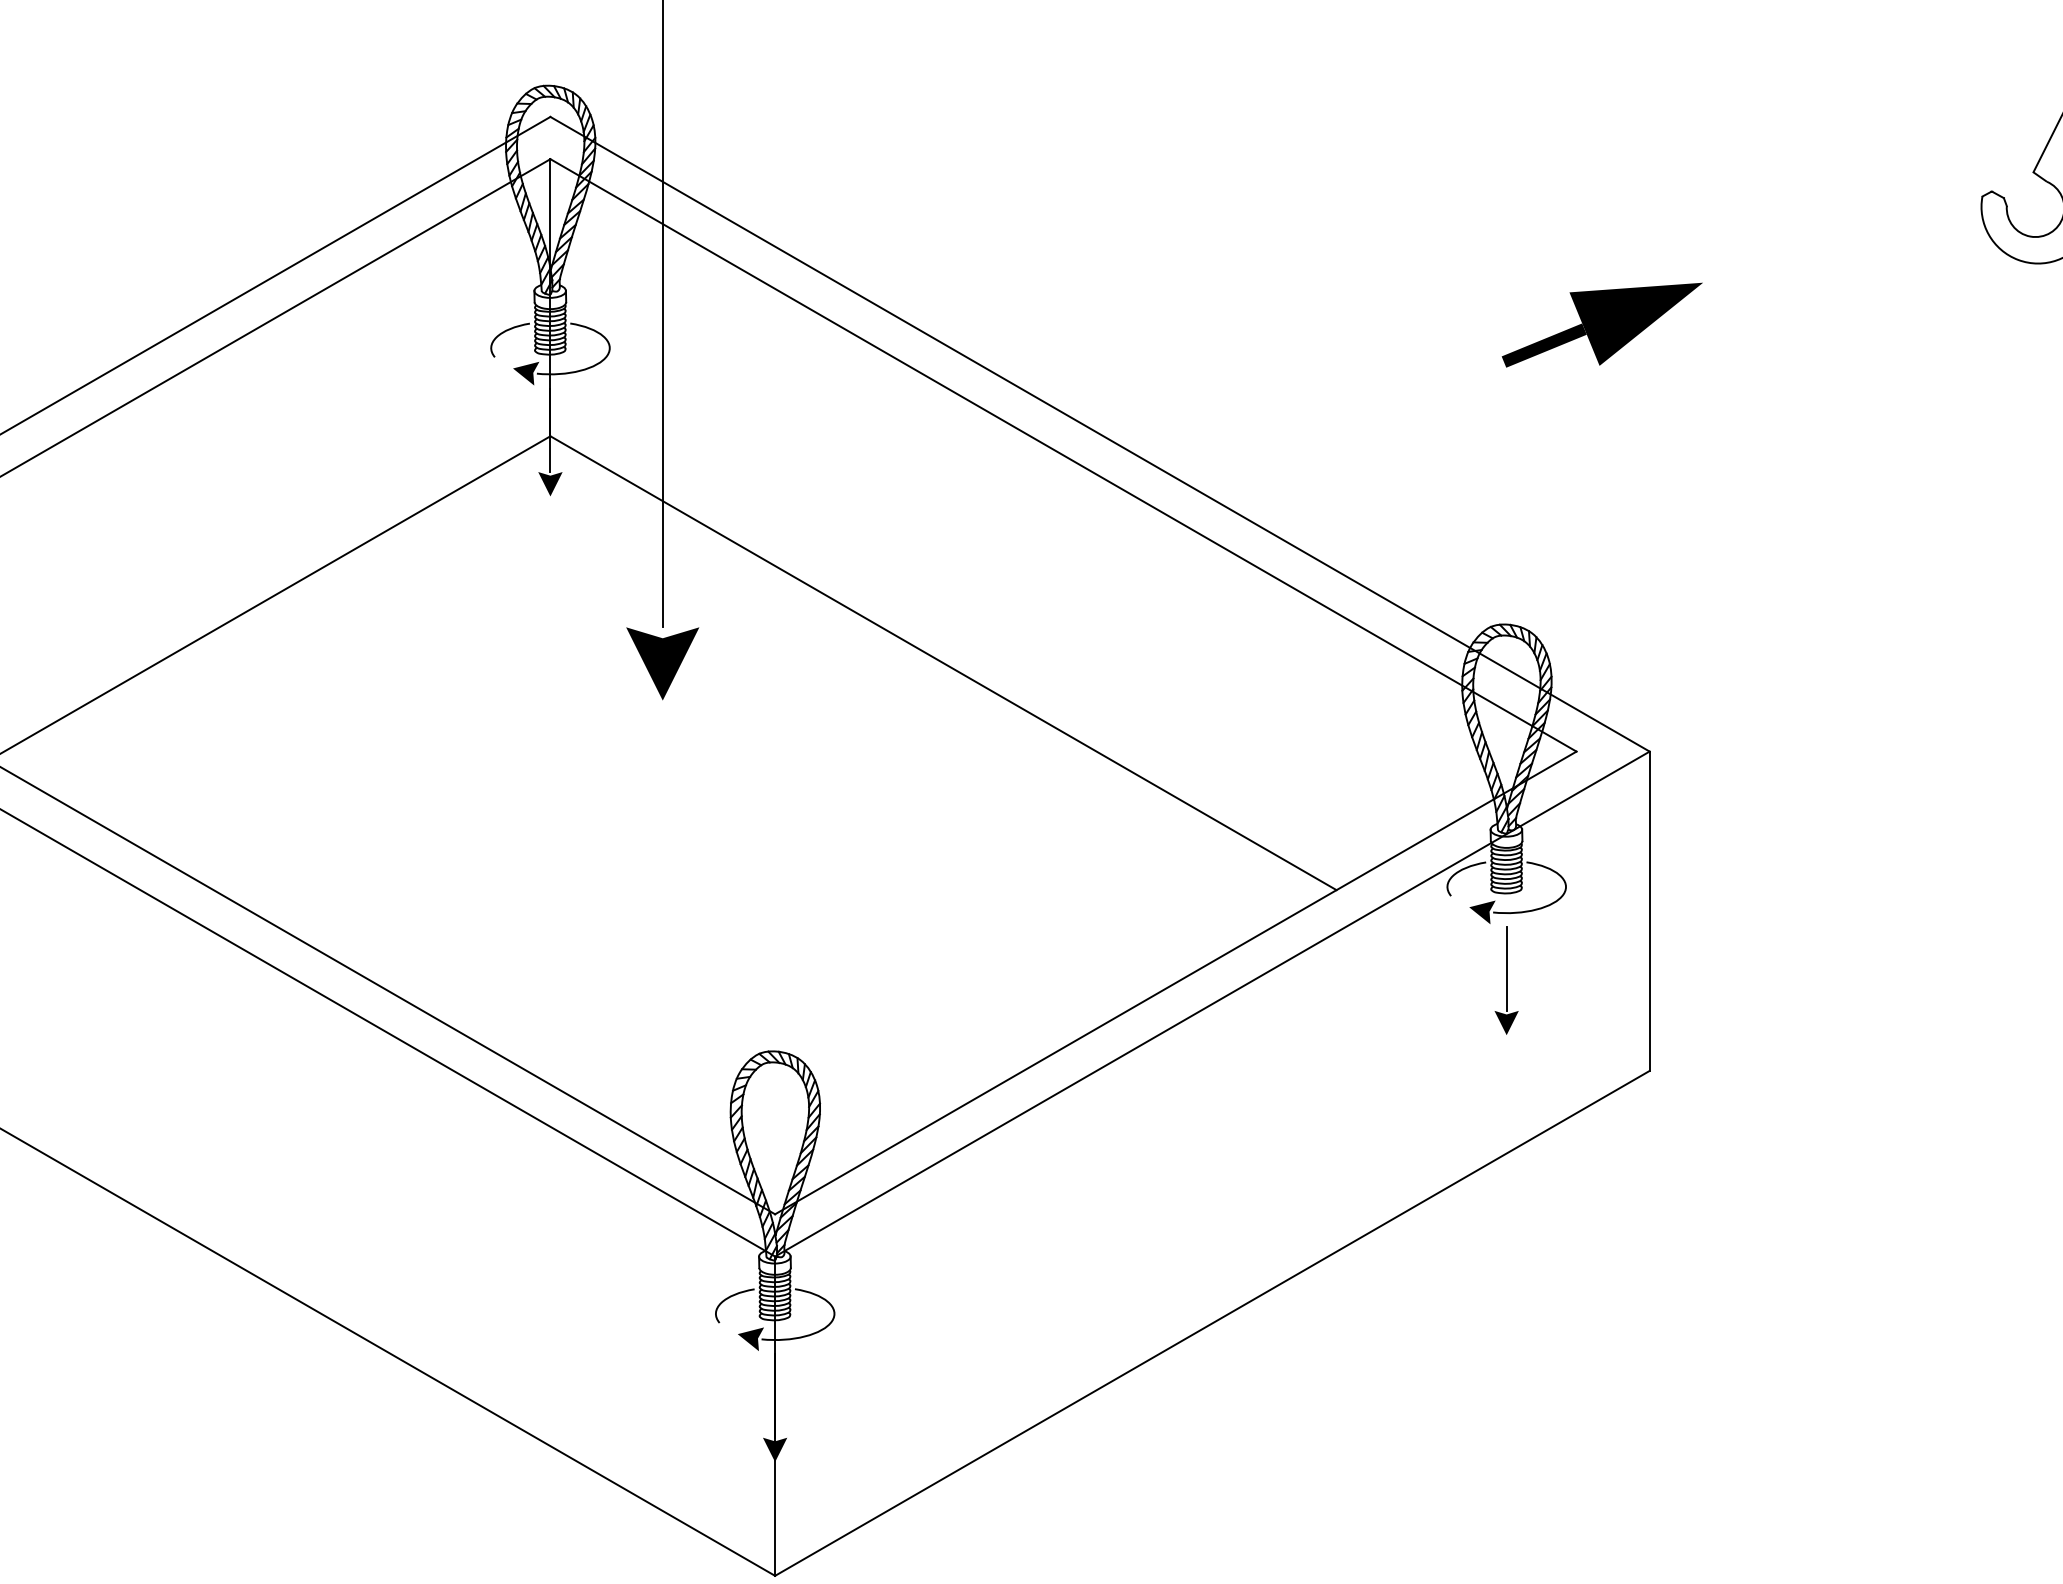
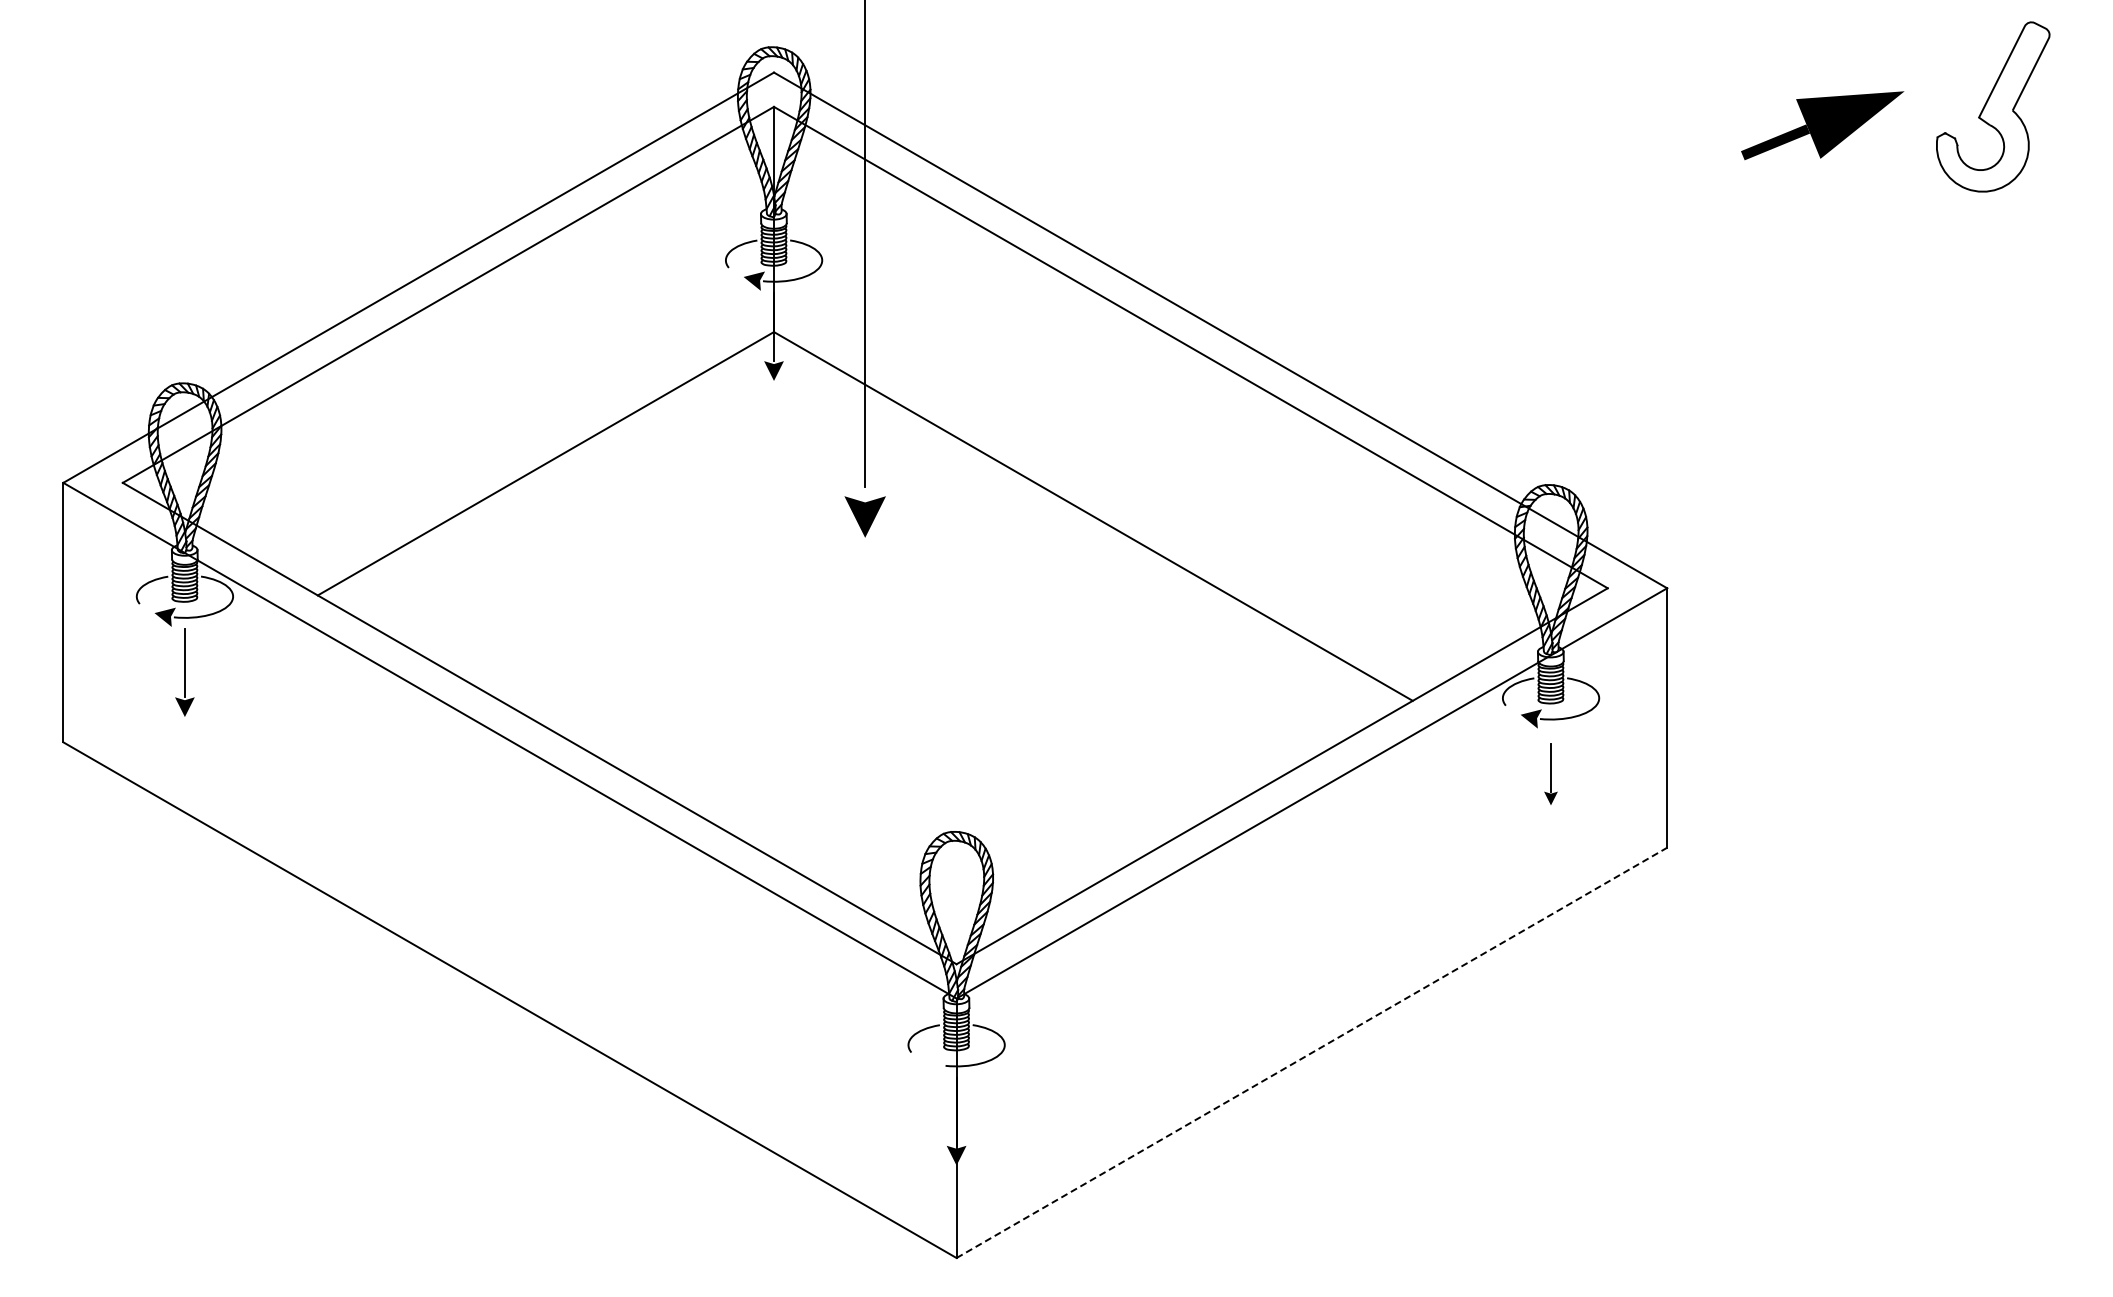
part: (1602, 324) -> (1822, 125), moved
part: (661, 663) -> (864, 516), size x0.7
part: (1506, 980) -> (1550, 774), size x0.7
line: (1213, 1322) -> (1312, 1052), solid -> dashed
fill: (750, 1338) -> (936, 1065), removed

